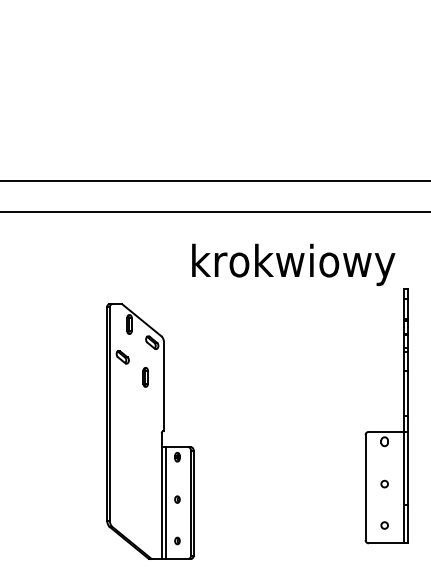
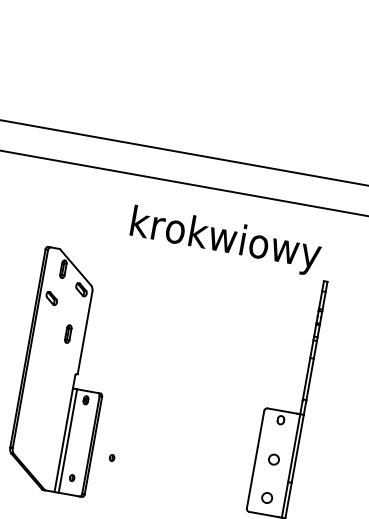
part: (145, 377) -> (68, 334), moved
circle: (384, 483) -> (273, 458), size x1.6
part: (177, 499) -> (112, 457), moved
circle: (384, 525) -> (266, 497), size x1.6

